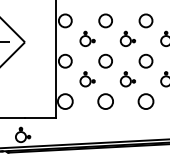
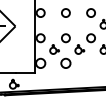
part: (87, 37) -> (54, 23), removed
part: (127, 37) -> (79, 23), removed
circle: (145, 100) -> (90, 62), removed

